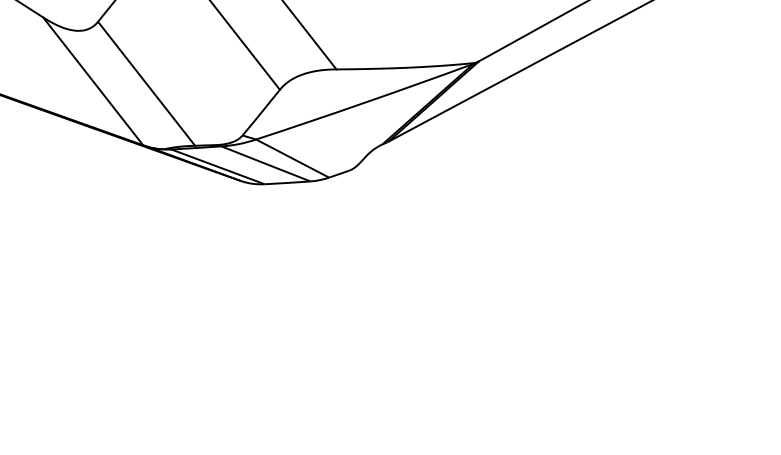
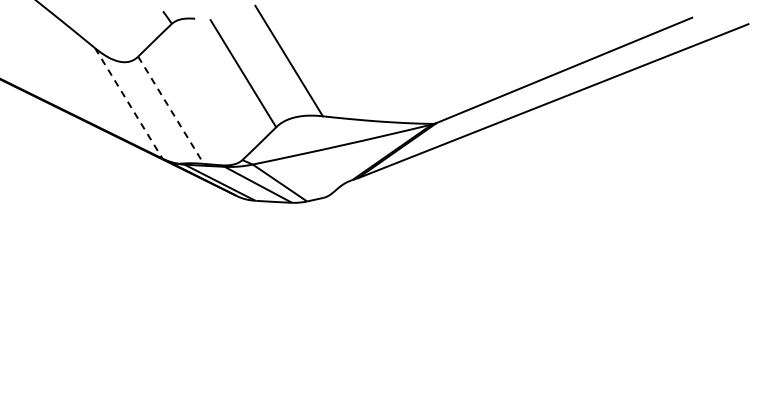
line: (92, 81) -> (128, 103), solid -> dashed
line: (146, 84) -> (170, 110), solid -> dashed

